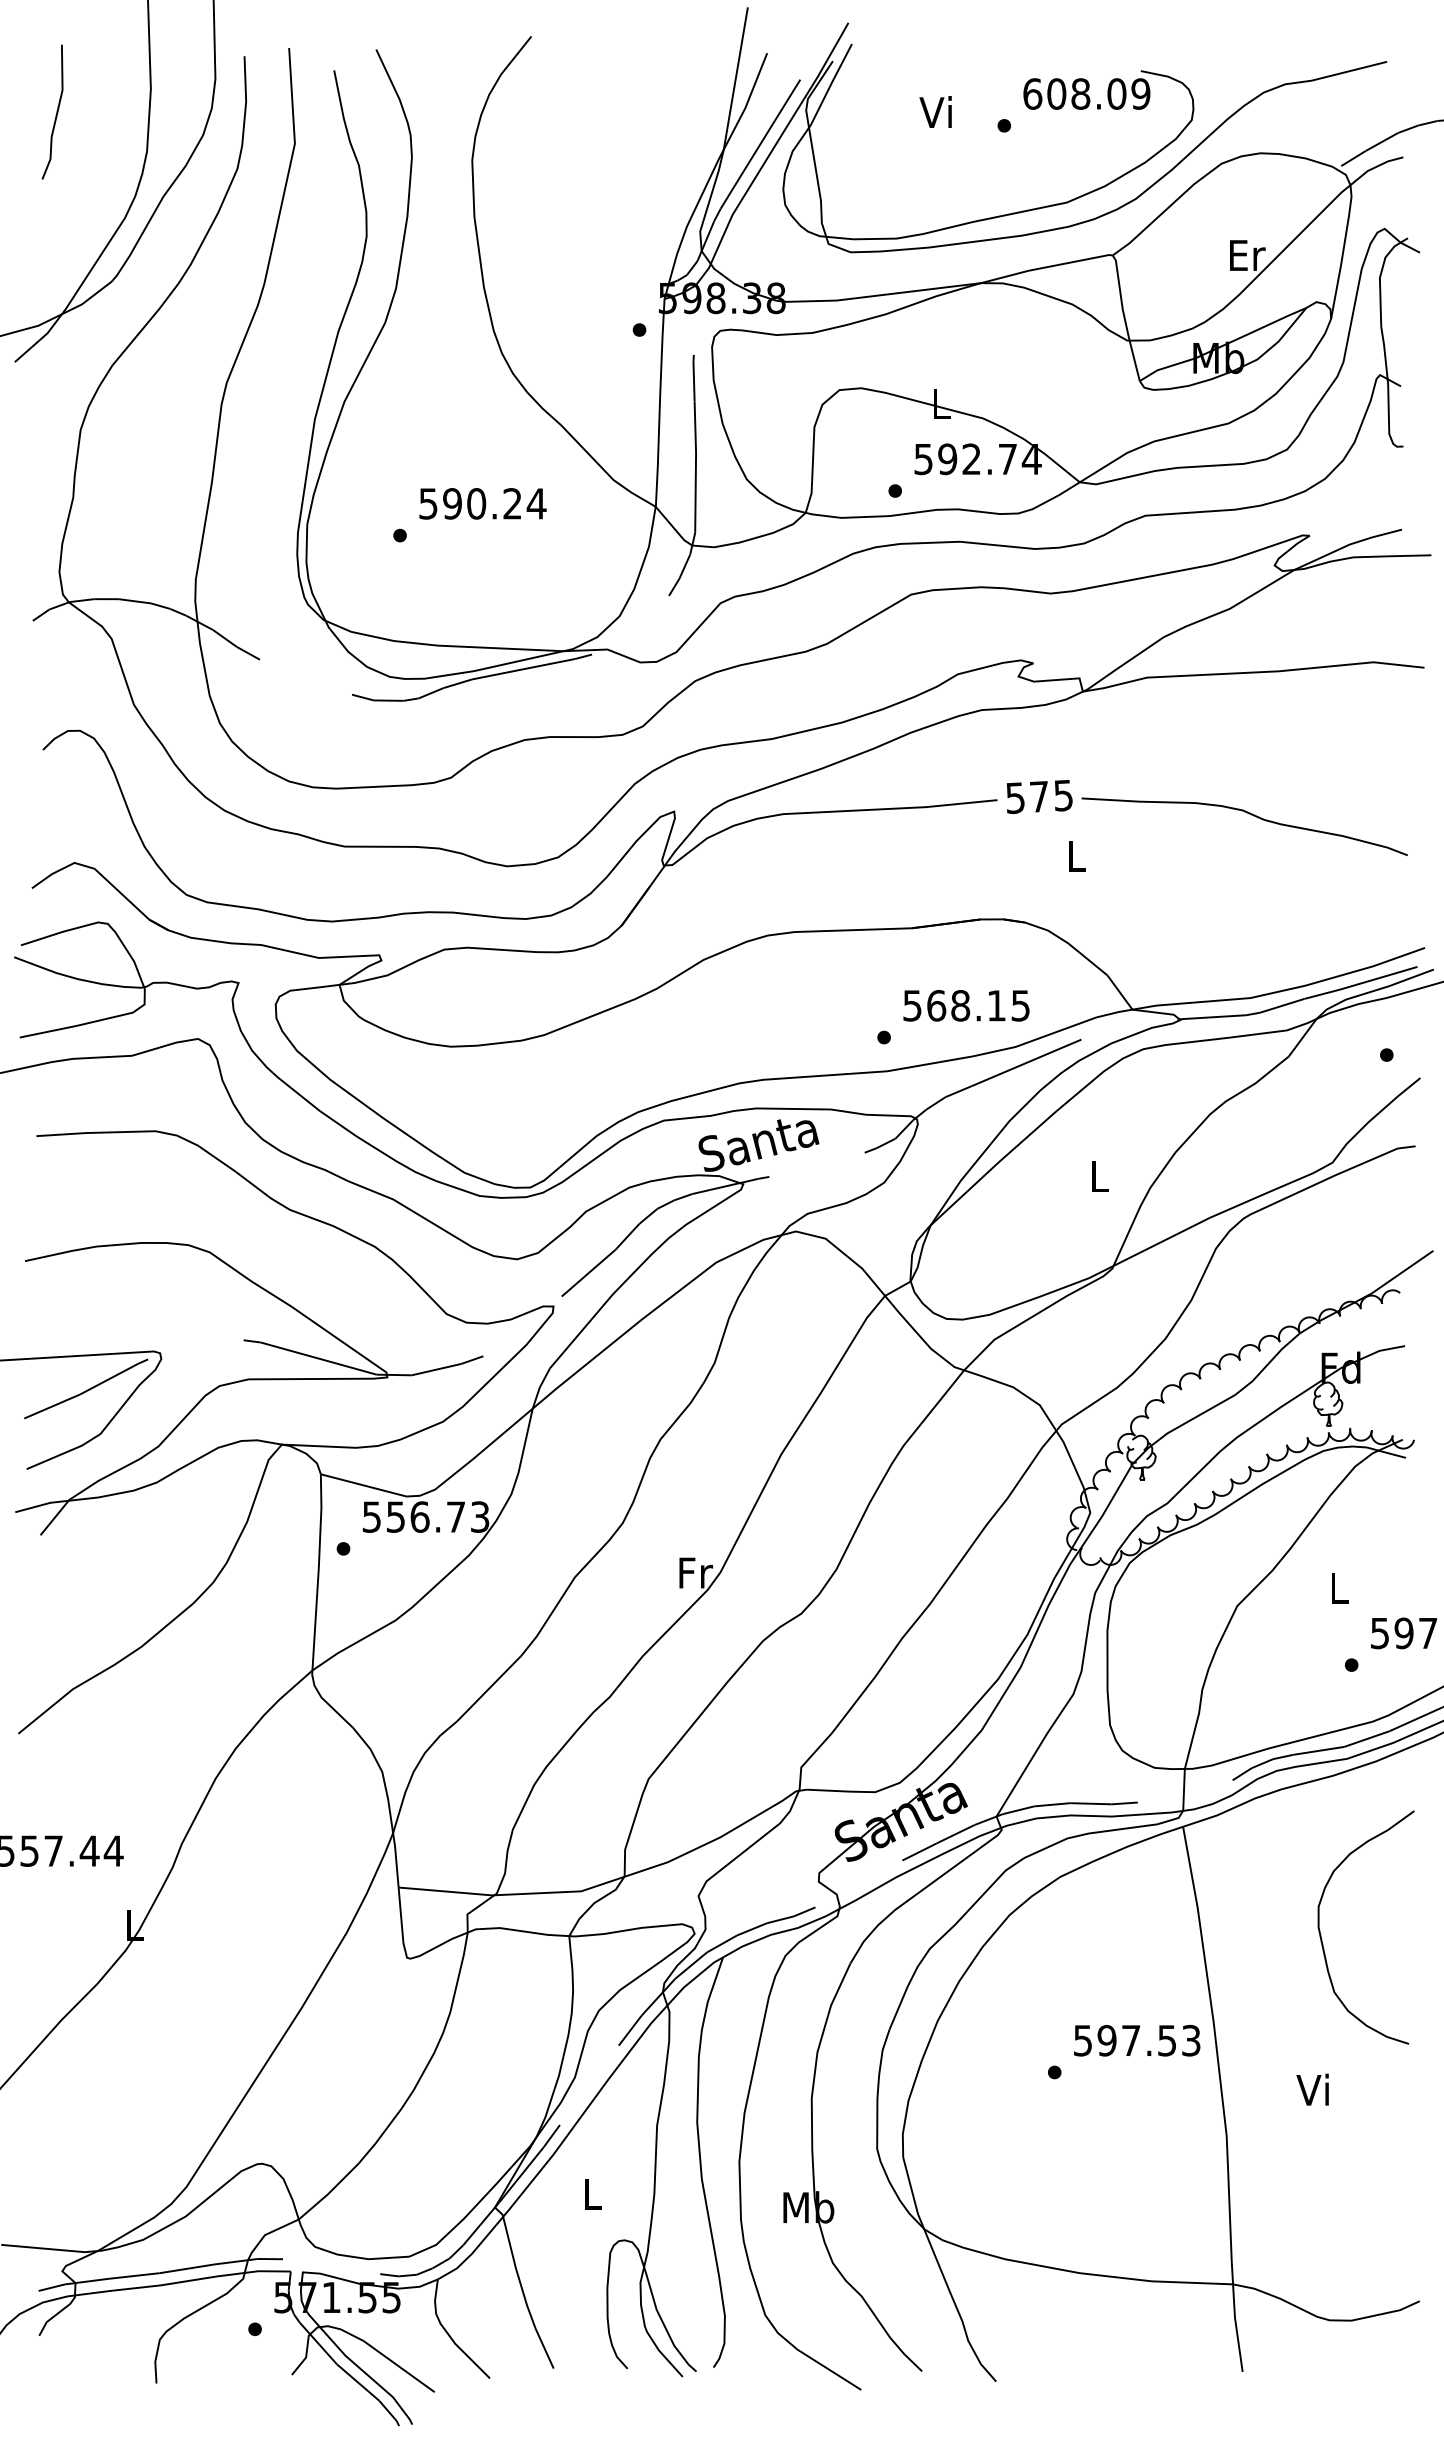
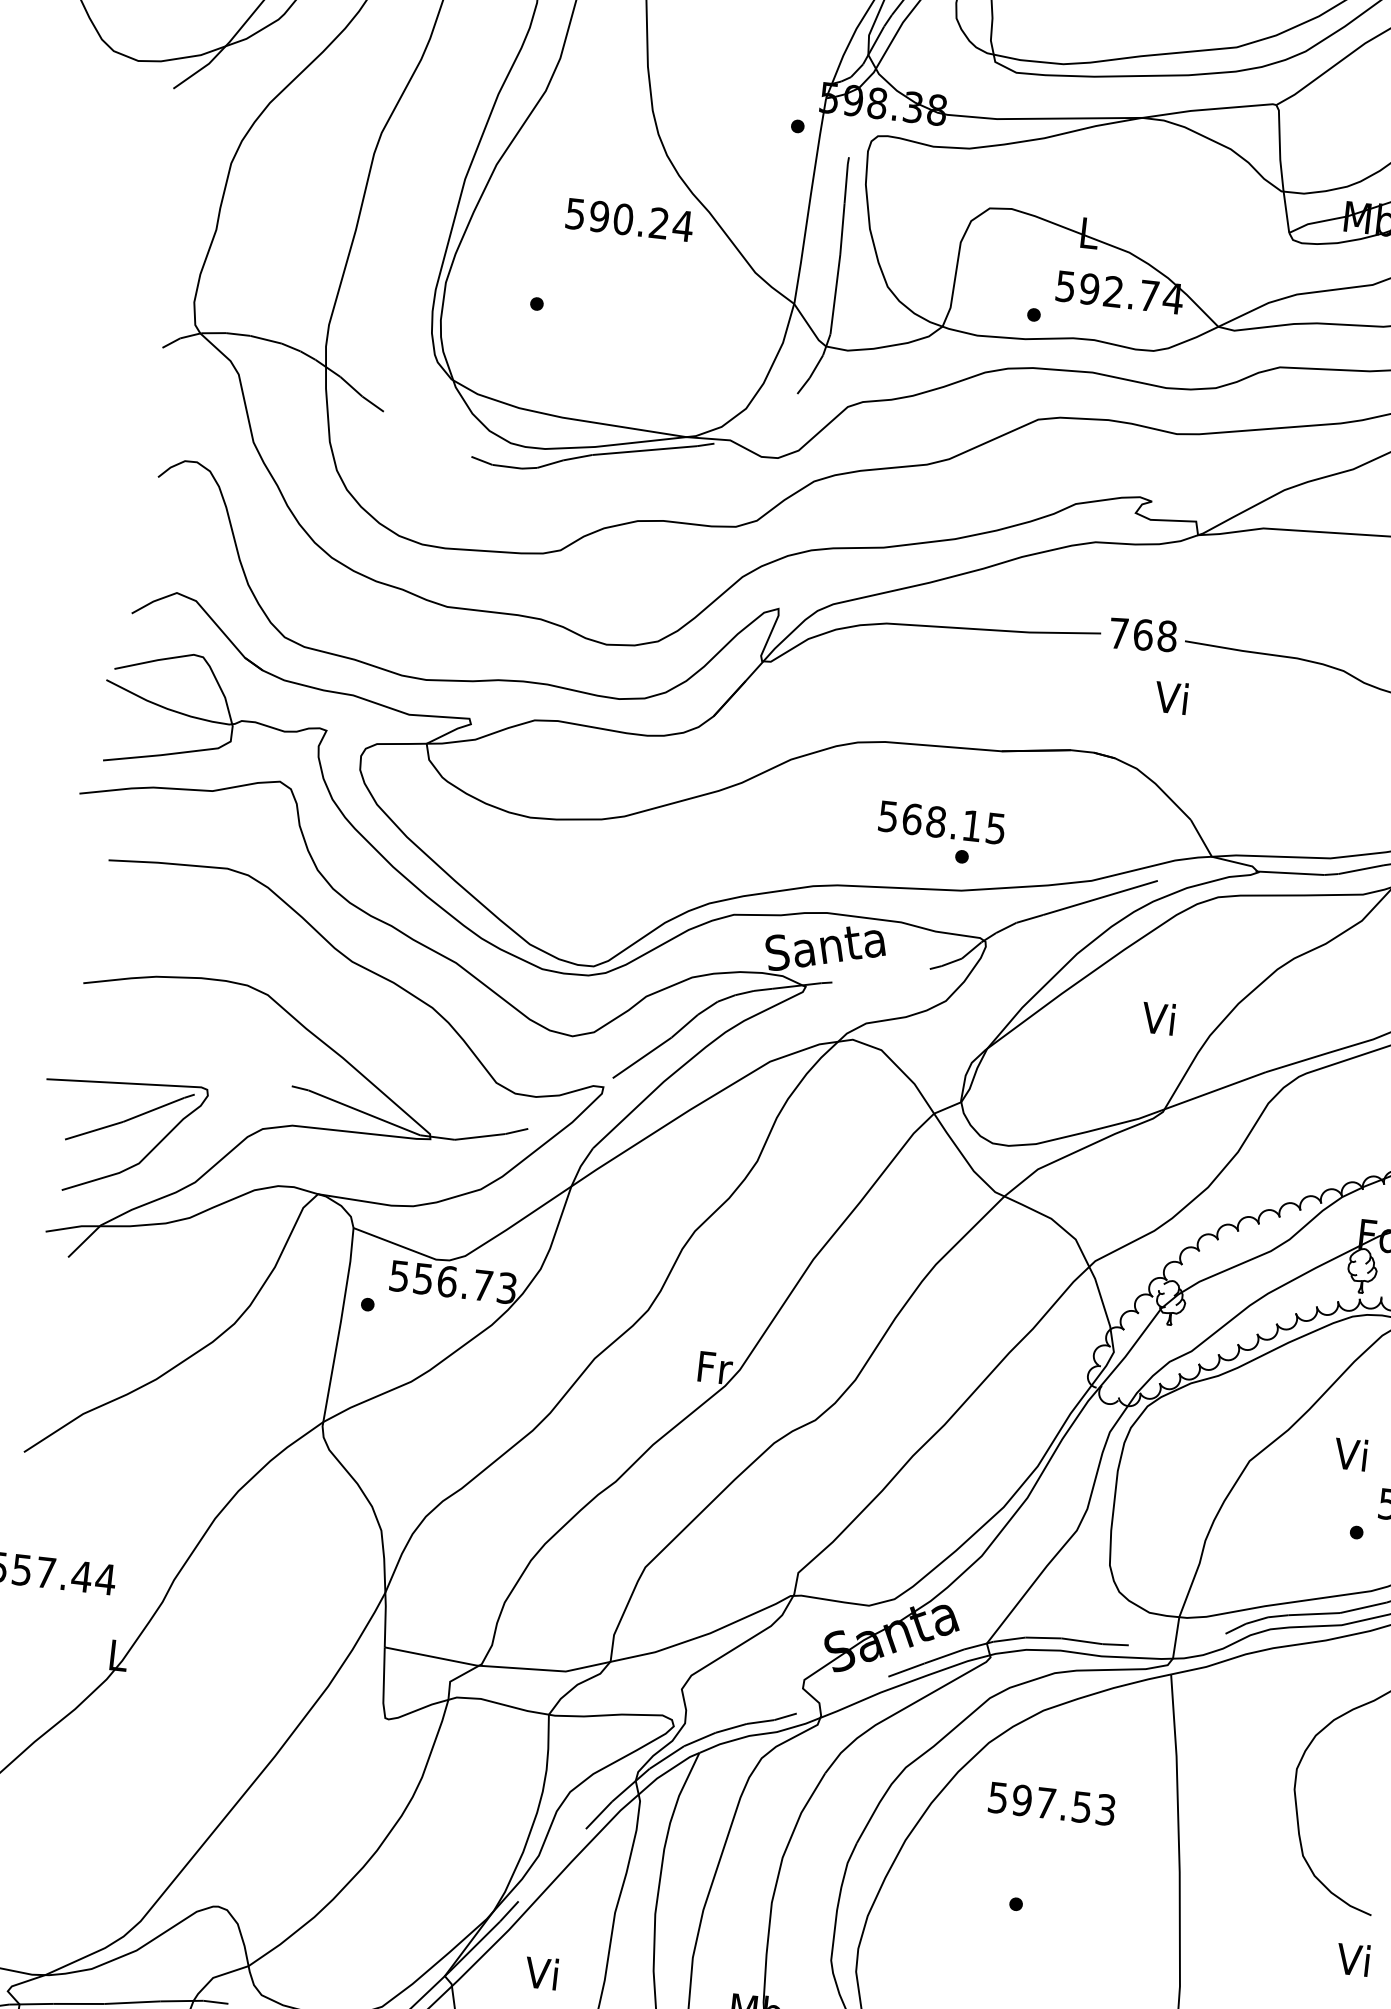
text: (482, 503) -> (629, 219), moved
text: (1039, 796) -> (1143, 634), 575 -> 768
text: (1074, 855) -> (1171, 697), L -> Vi
text: (966, 1005) -> (942, 822), moved
text: (1097, 1175) -> (1158, 1017), L -> Vi
text: (1336, 1587) -> (1350, 1453), L -> Vi
text: (1137, 2040) -> (1052, 1803), moved
text: (1312, 2089) -> (1352, 1959), moved
text: (590, 2193) -> (541, 1972), L -> Vi

